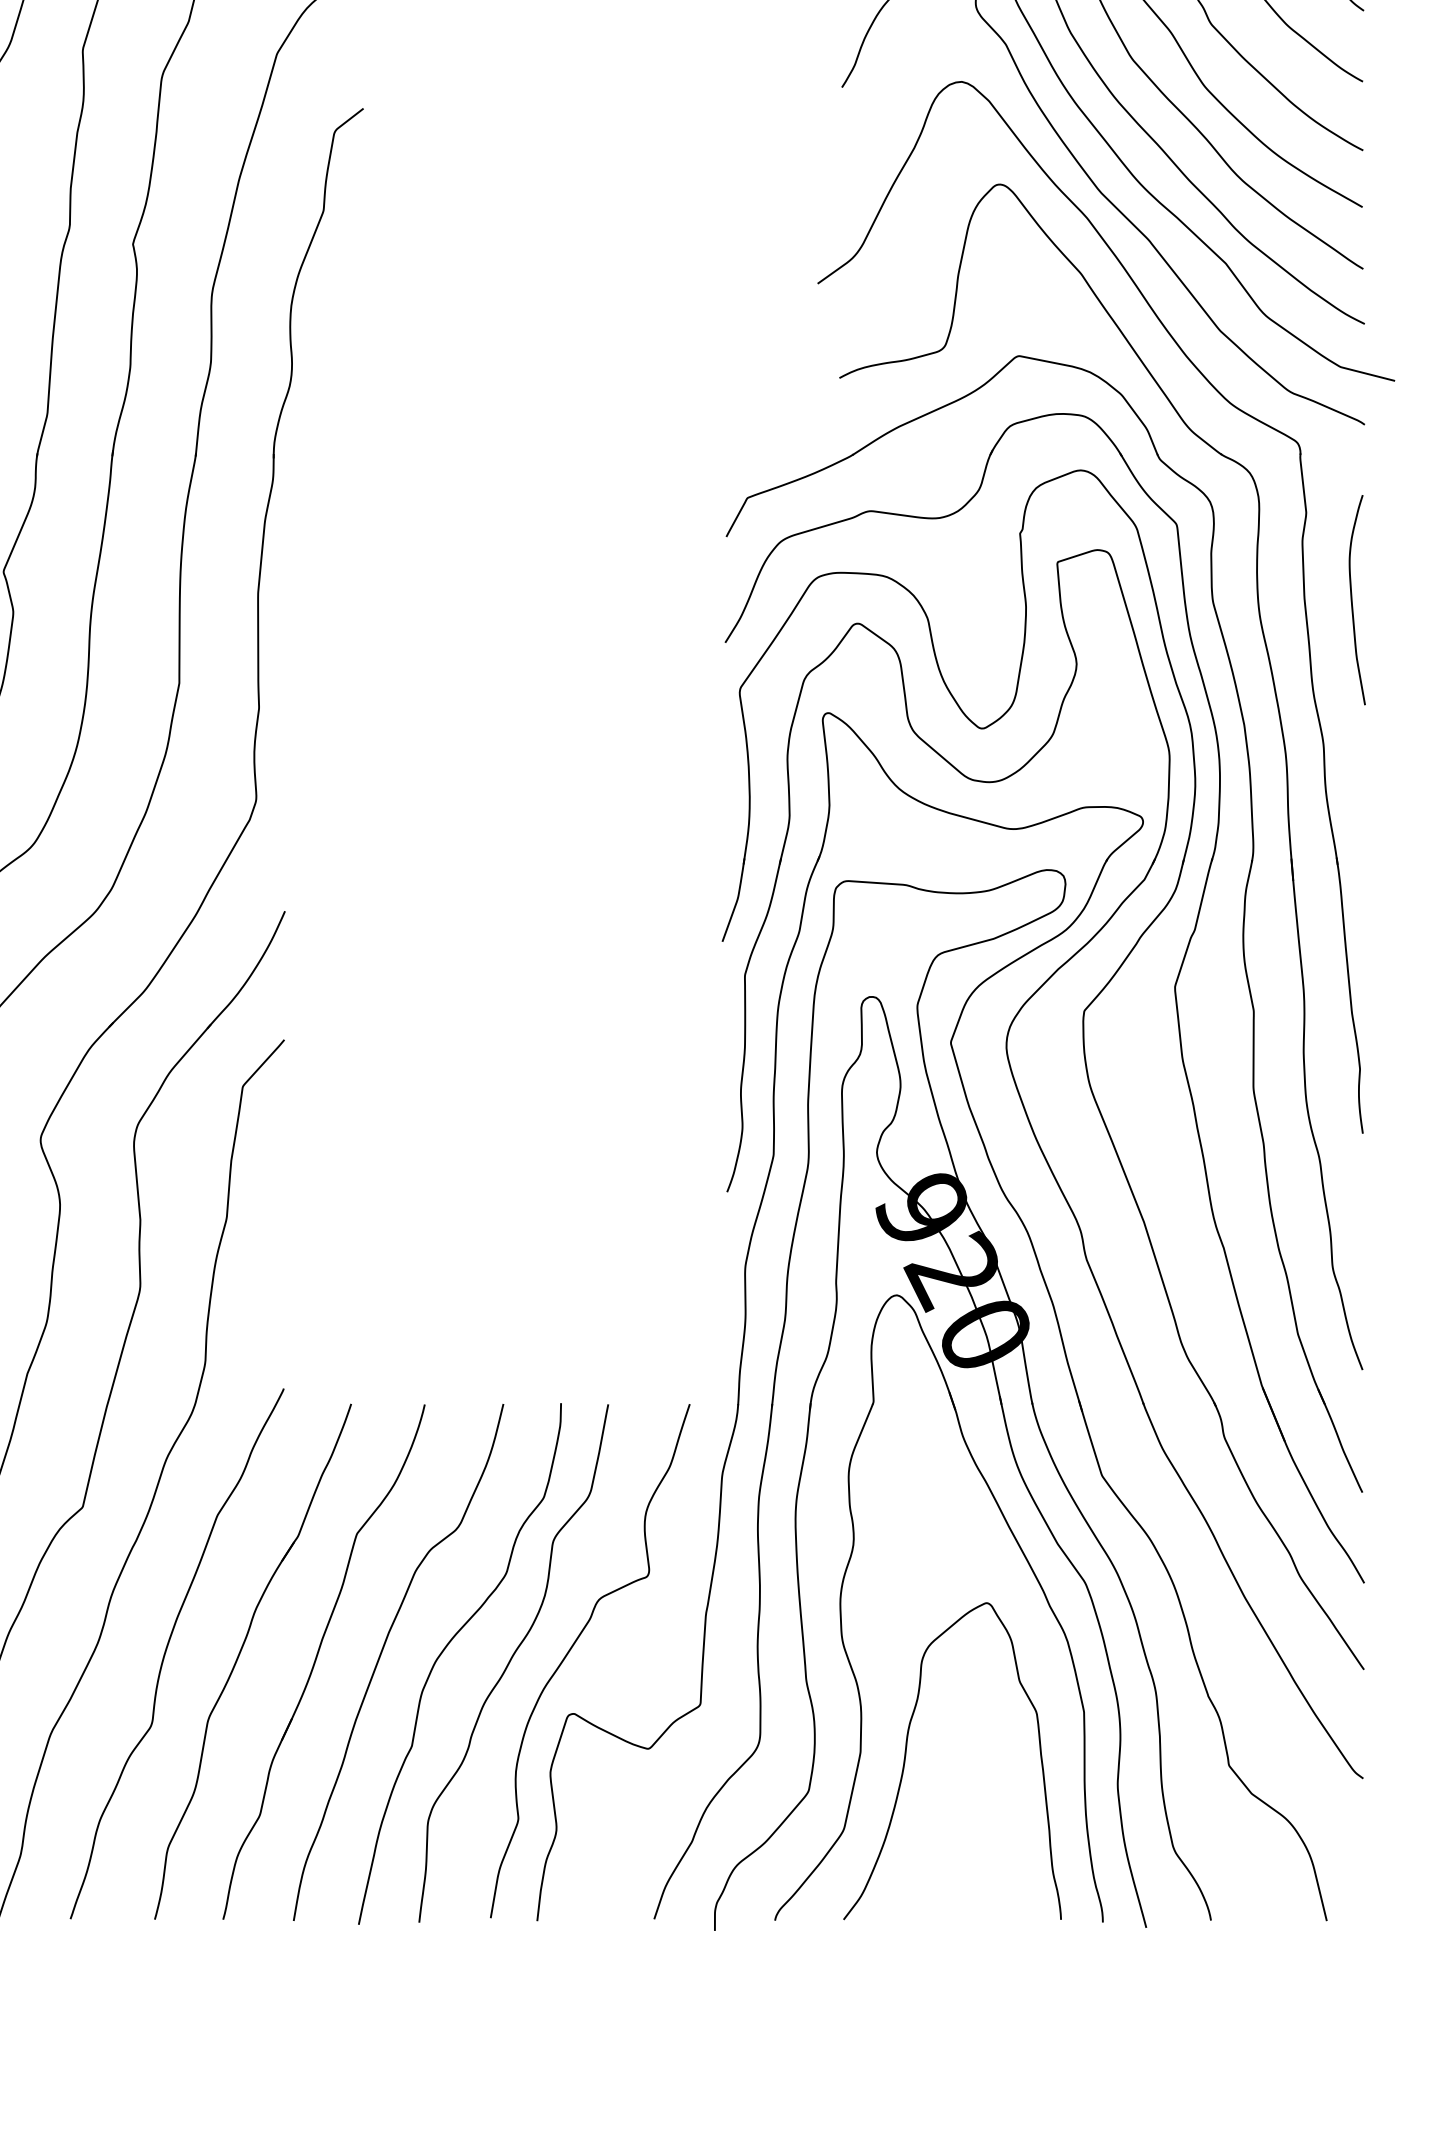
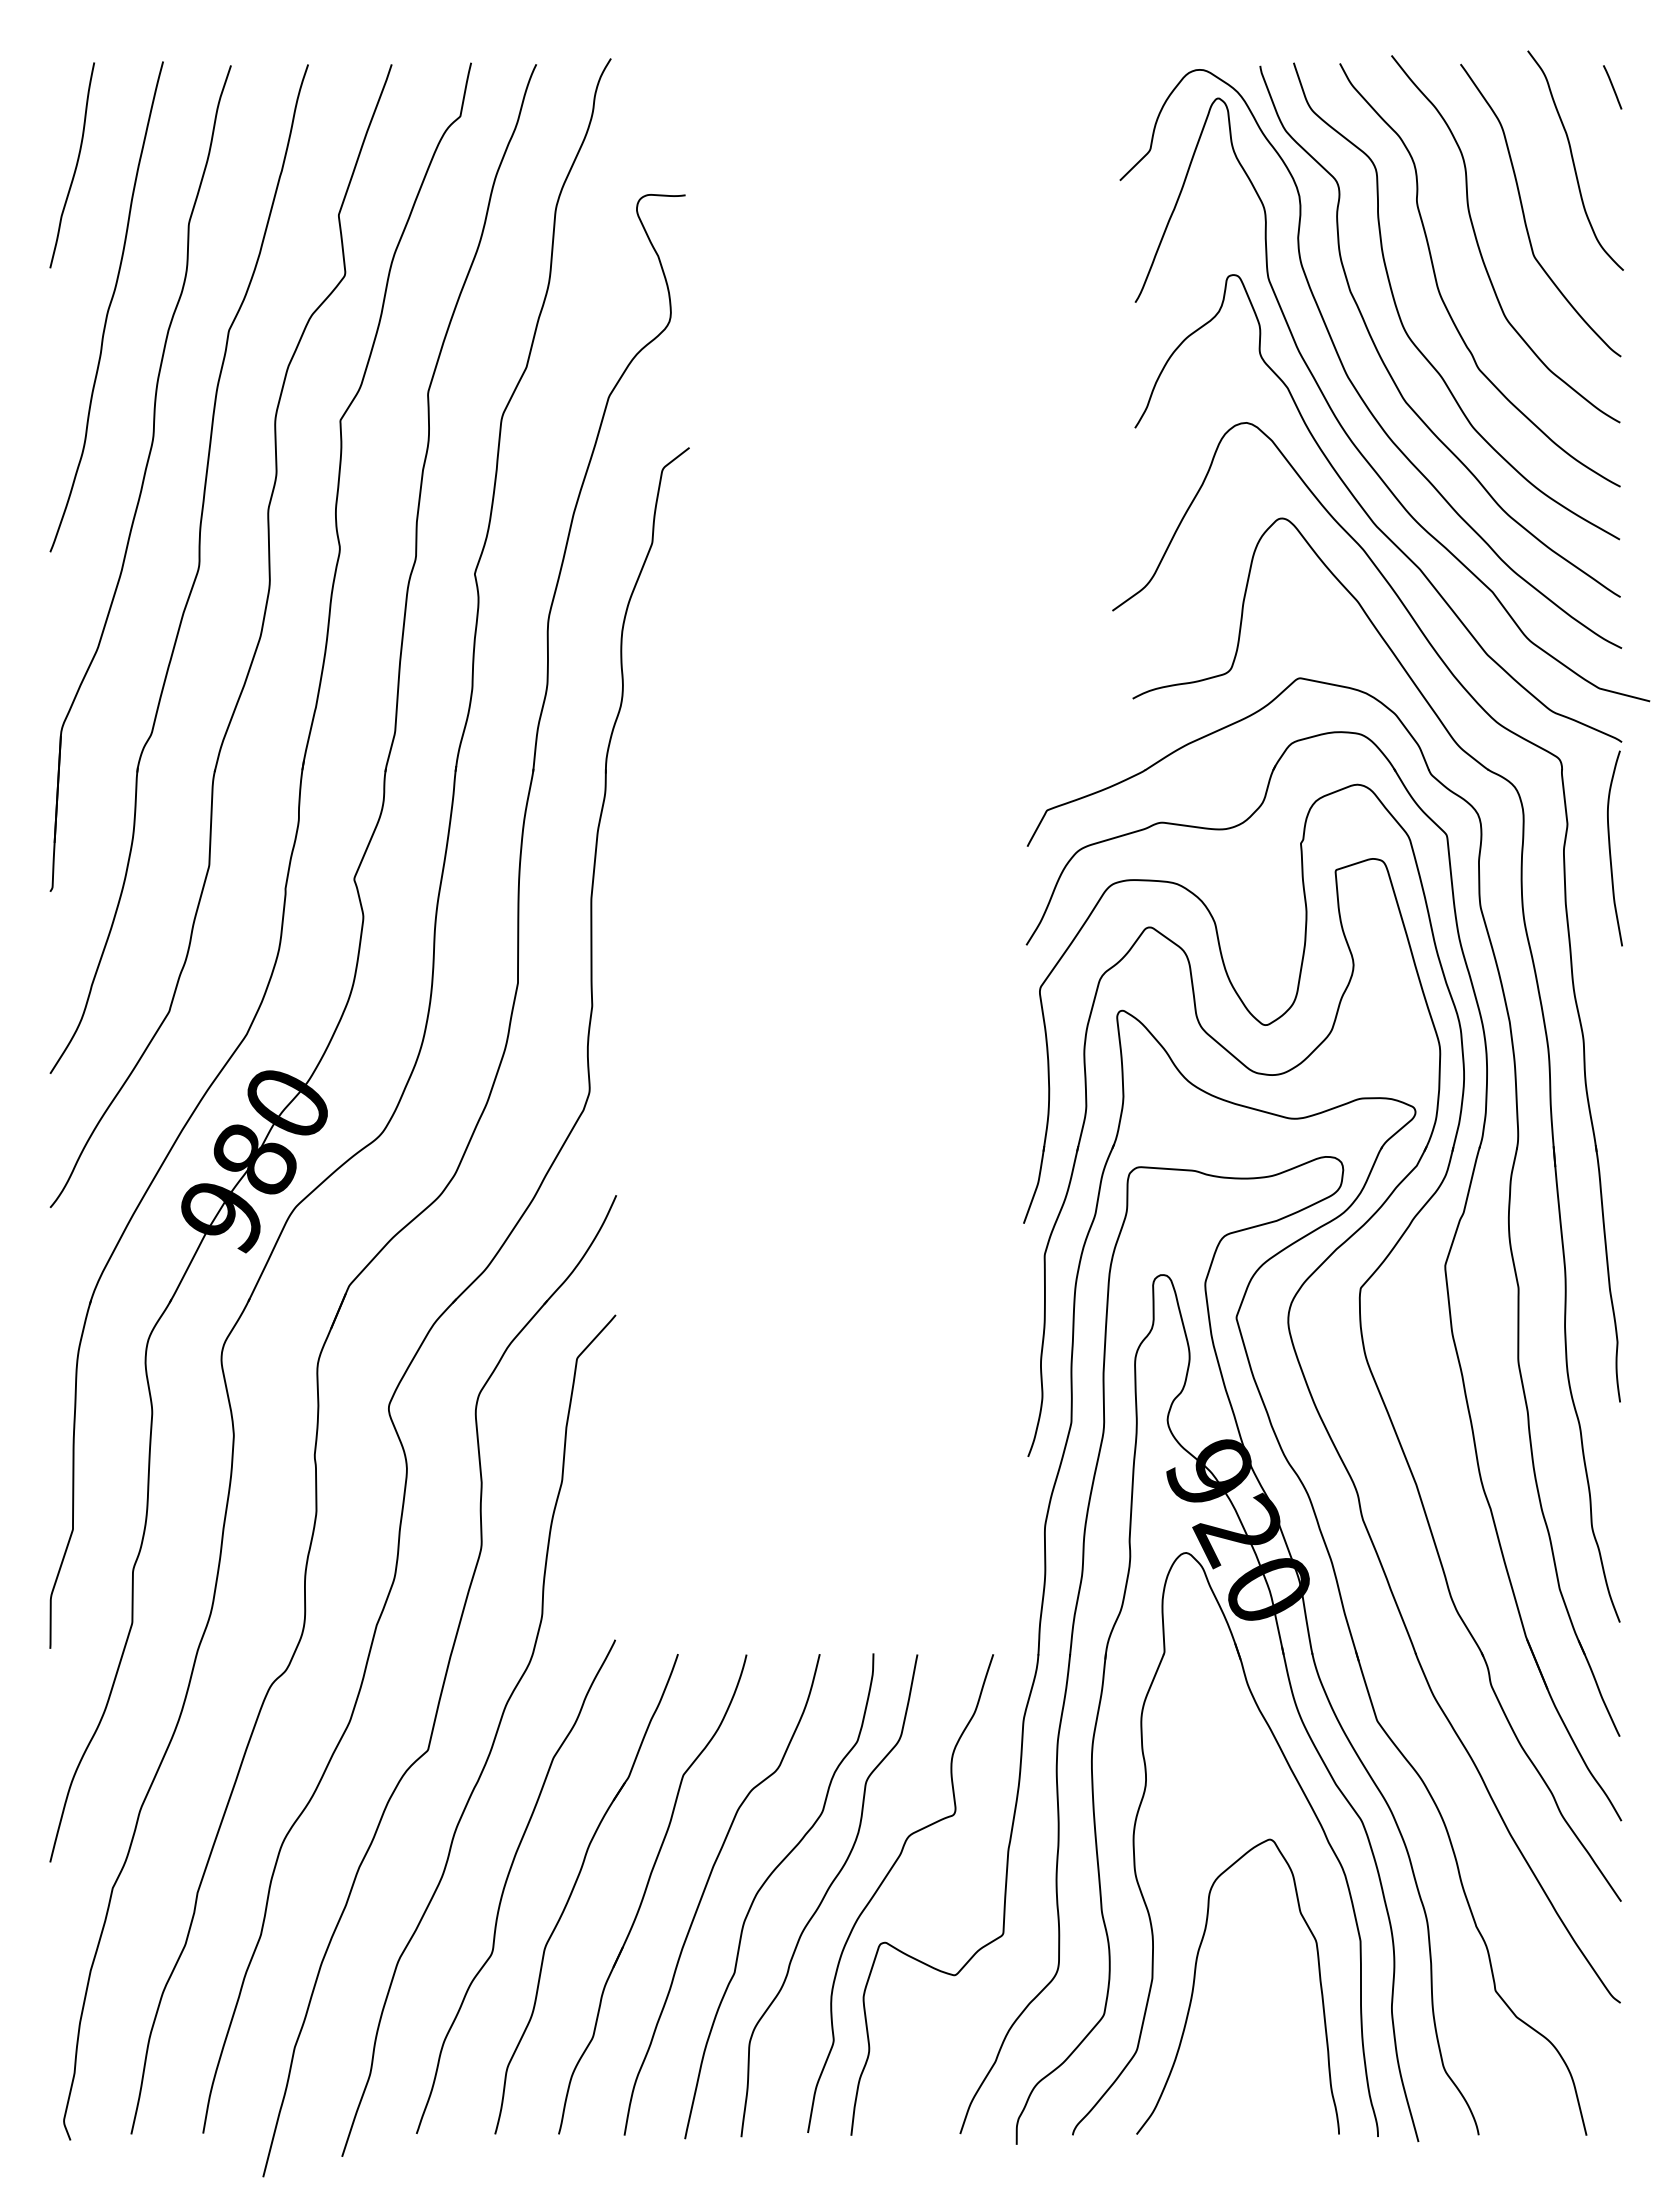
curve: (1352, 600) -> (1610, 848), moved

